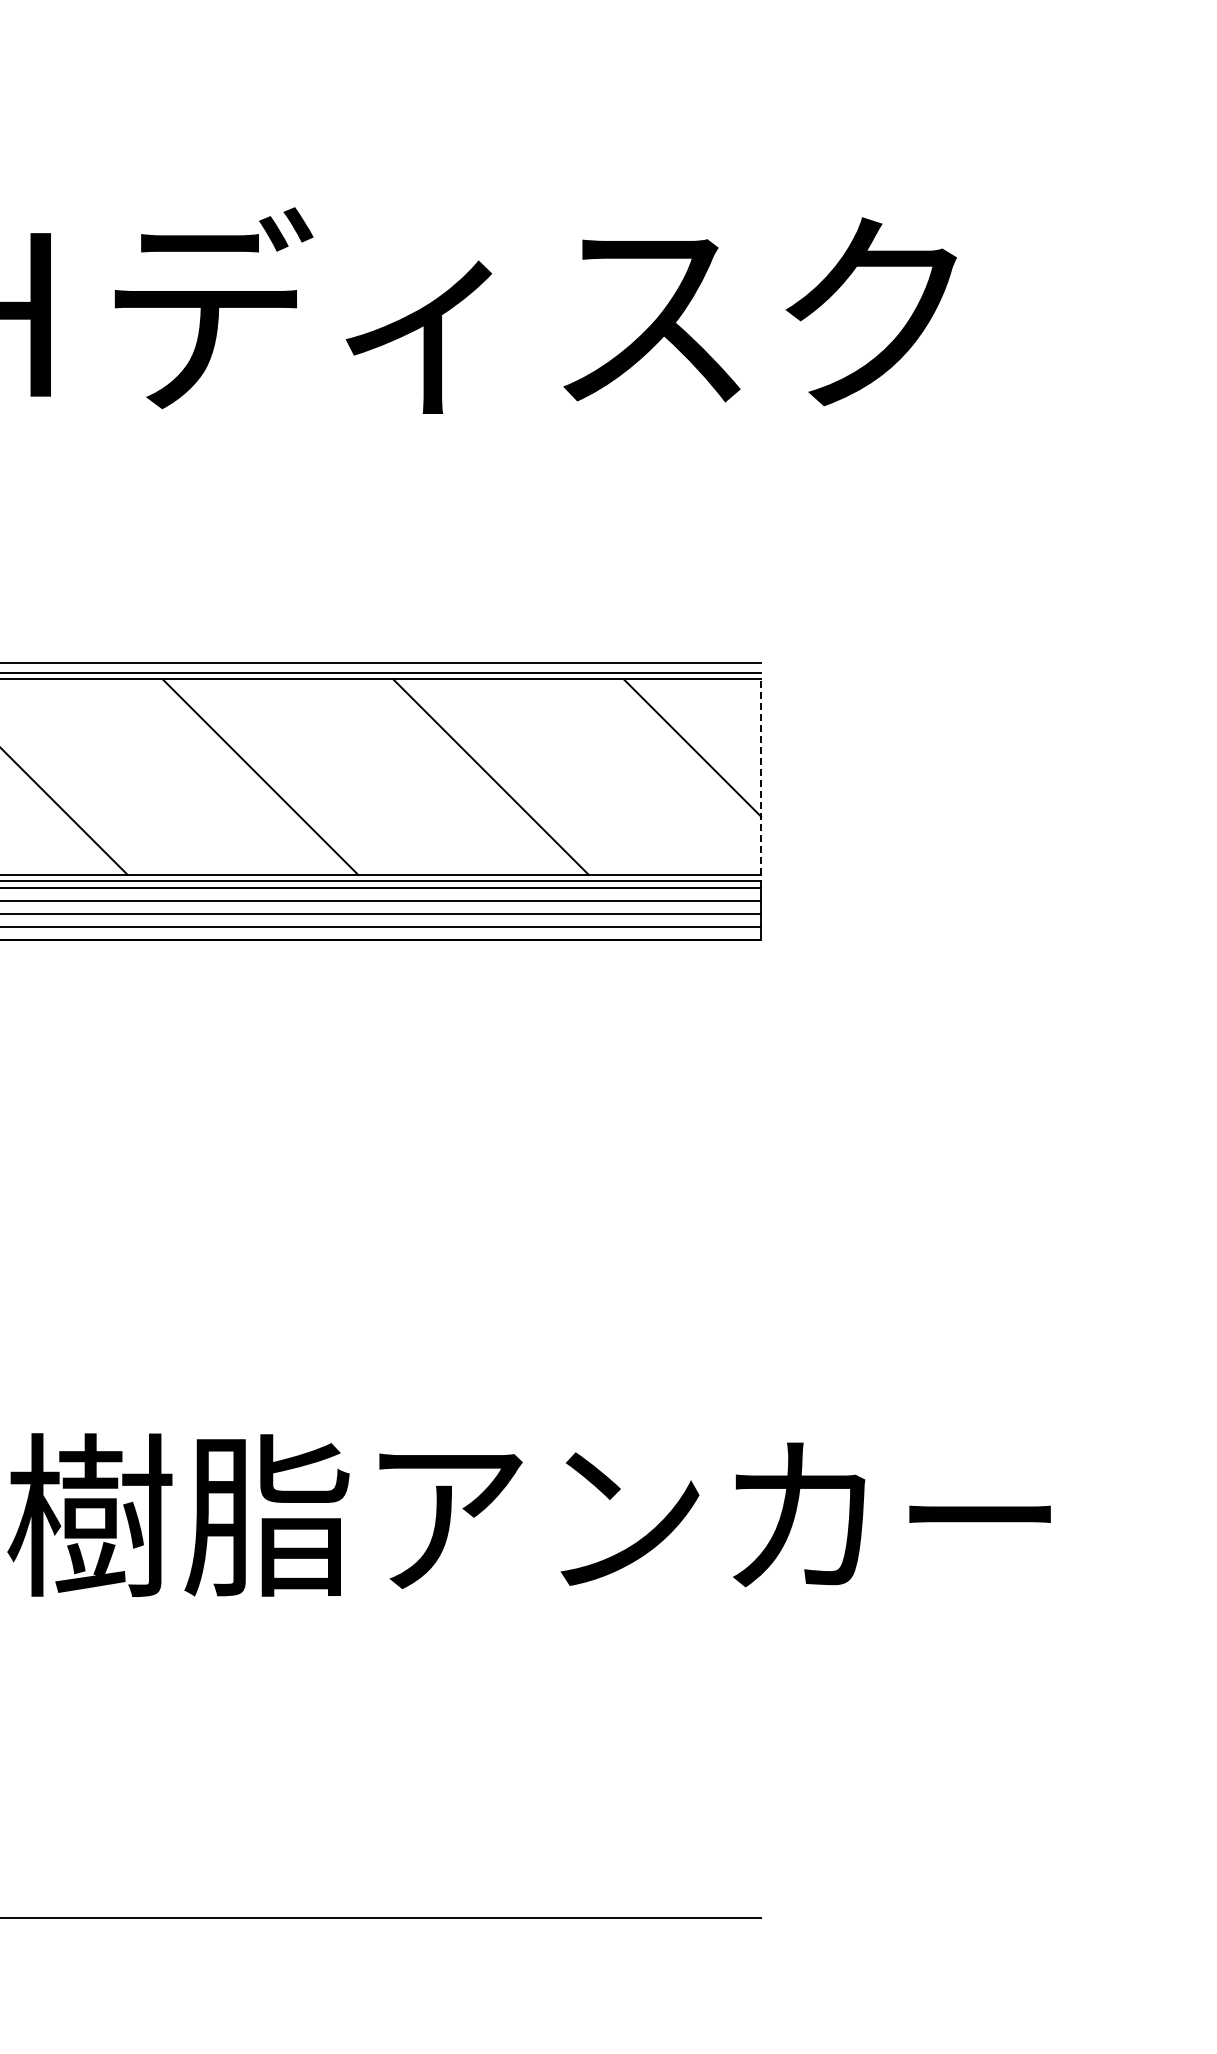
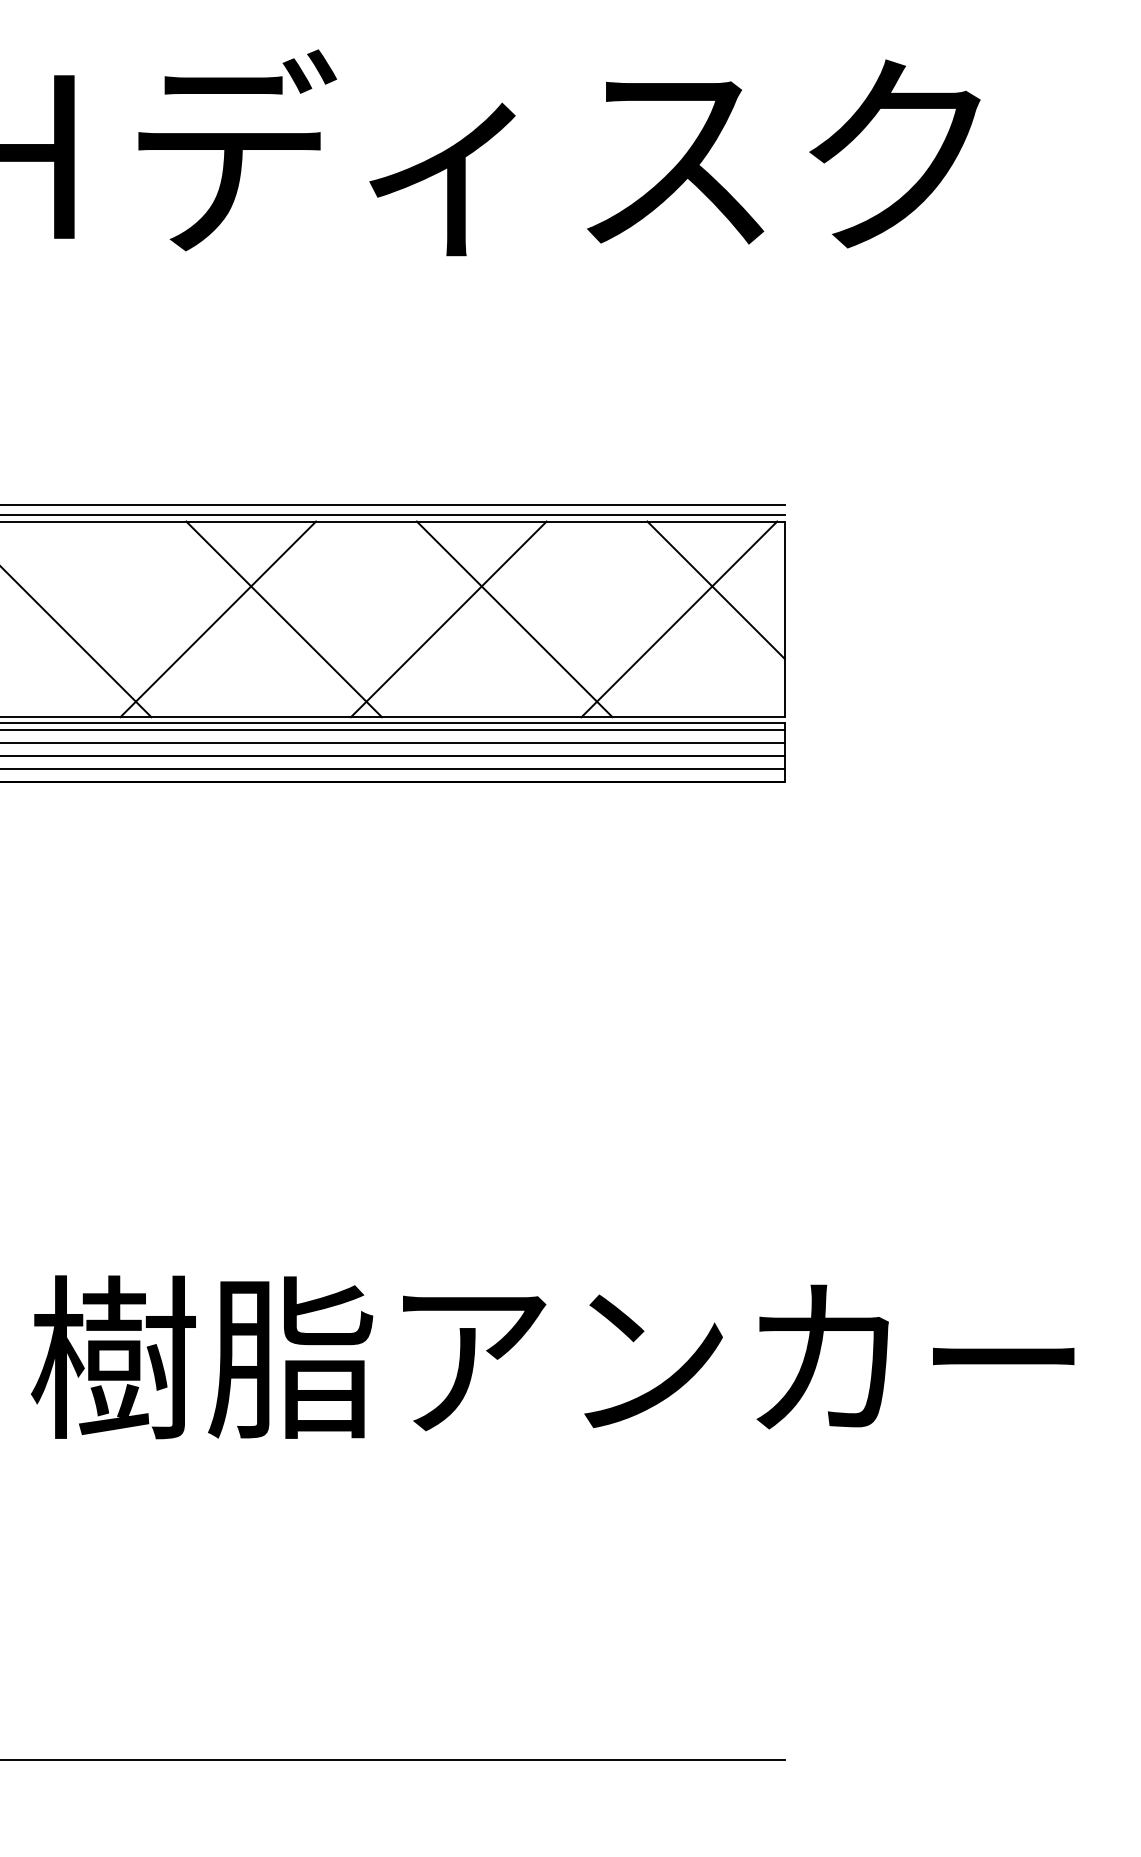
line: (194, 777) -> (218, 619), added
line: (425, 777) -> (449, 619), added
line: (655, 777) -> (679, 619), added
line: (761, 777) -> (785, 619), dashed -> solid

